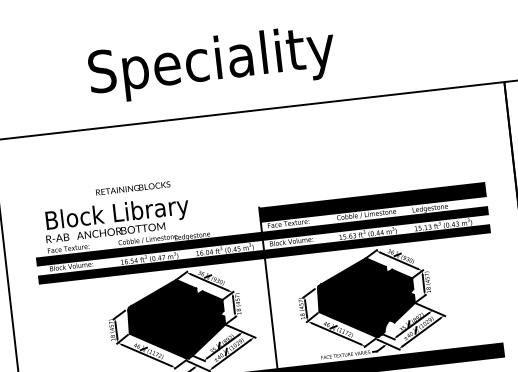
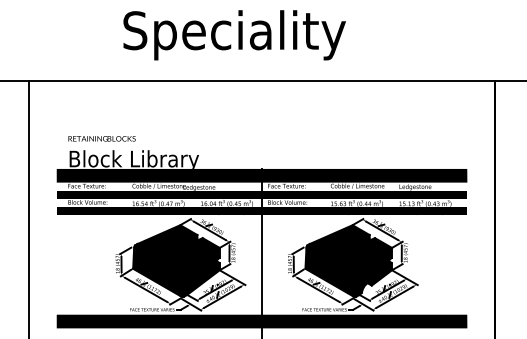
text: (132, 188) -> (101, 138), moved
fill: (147, 227) -> (159, 175), added

